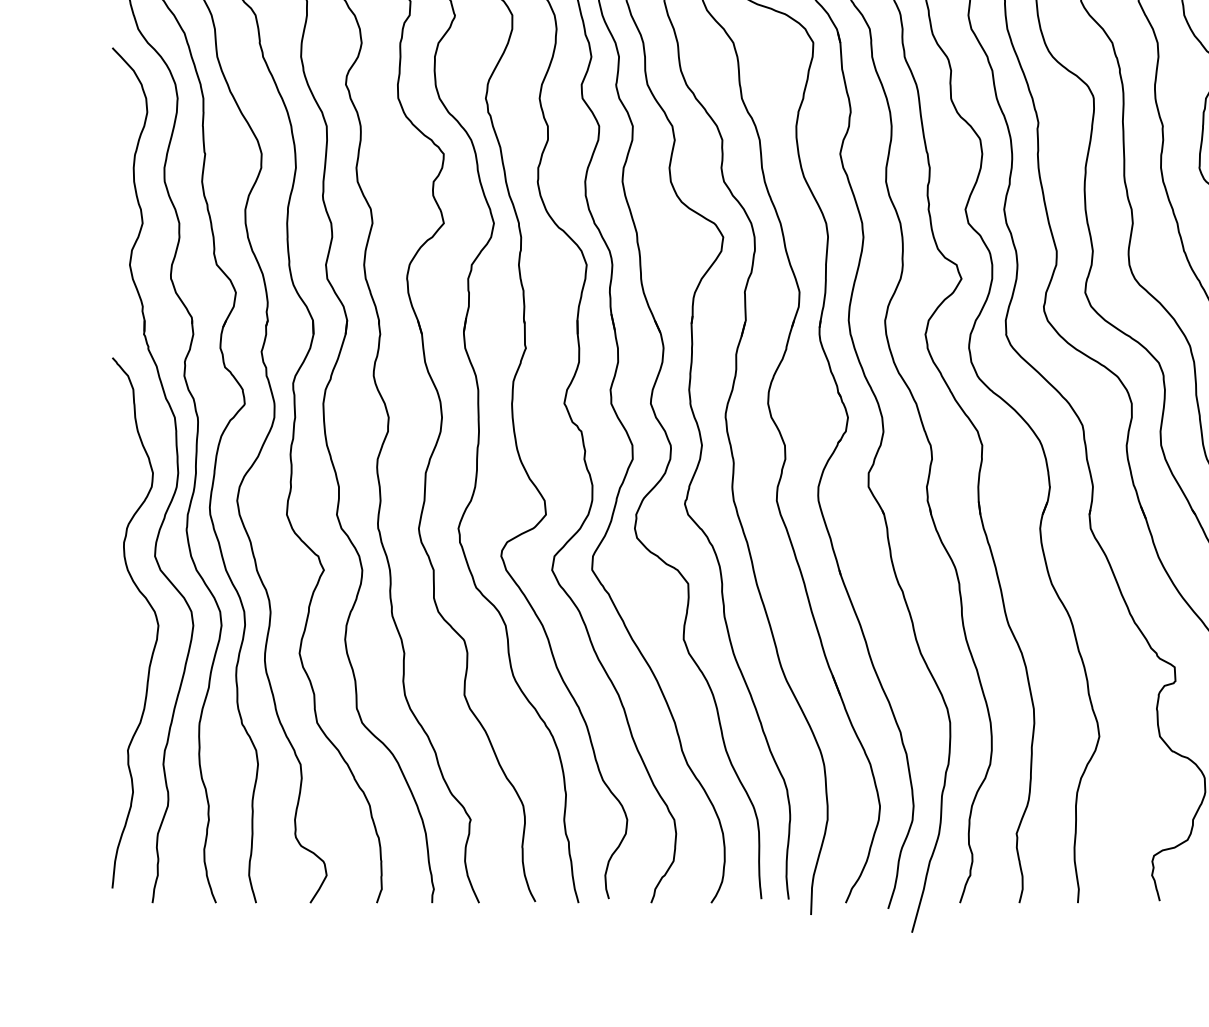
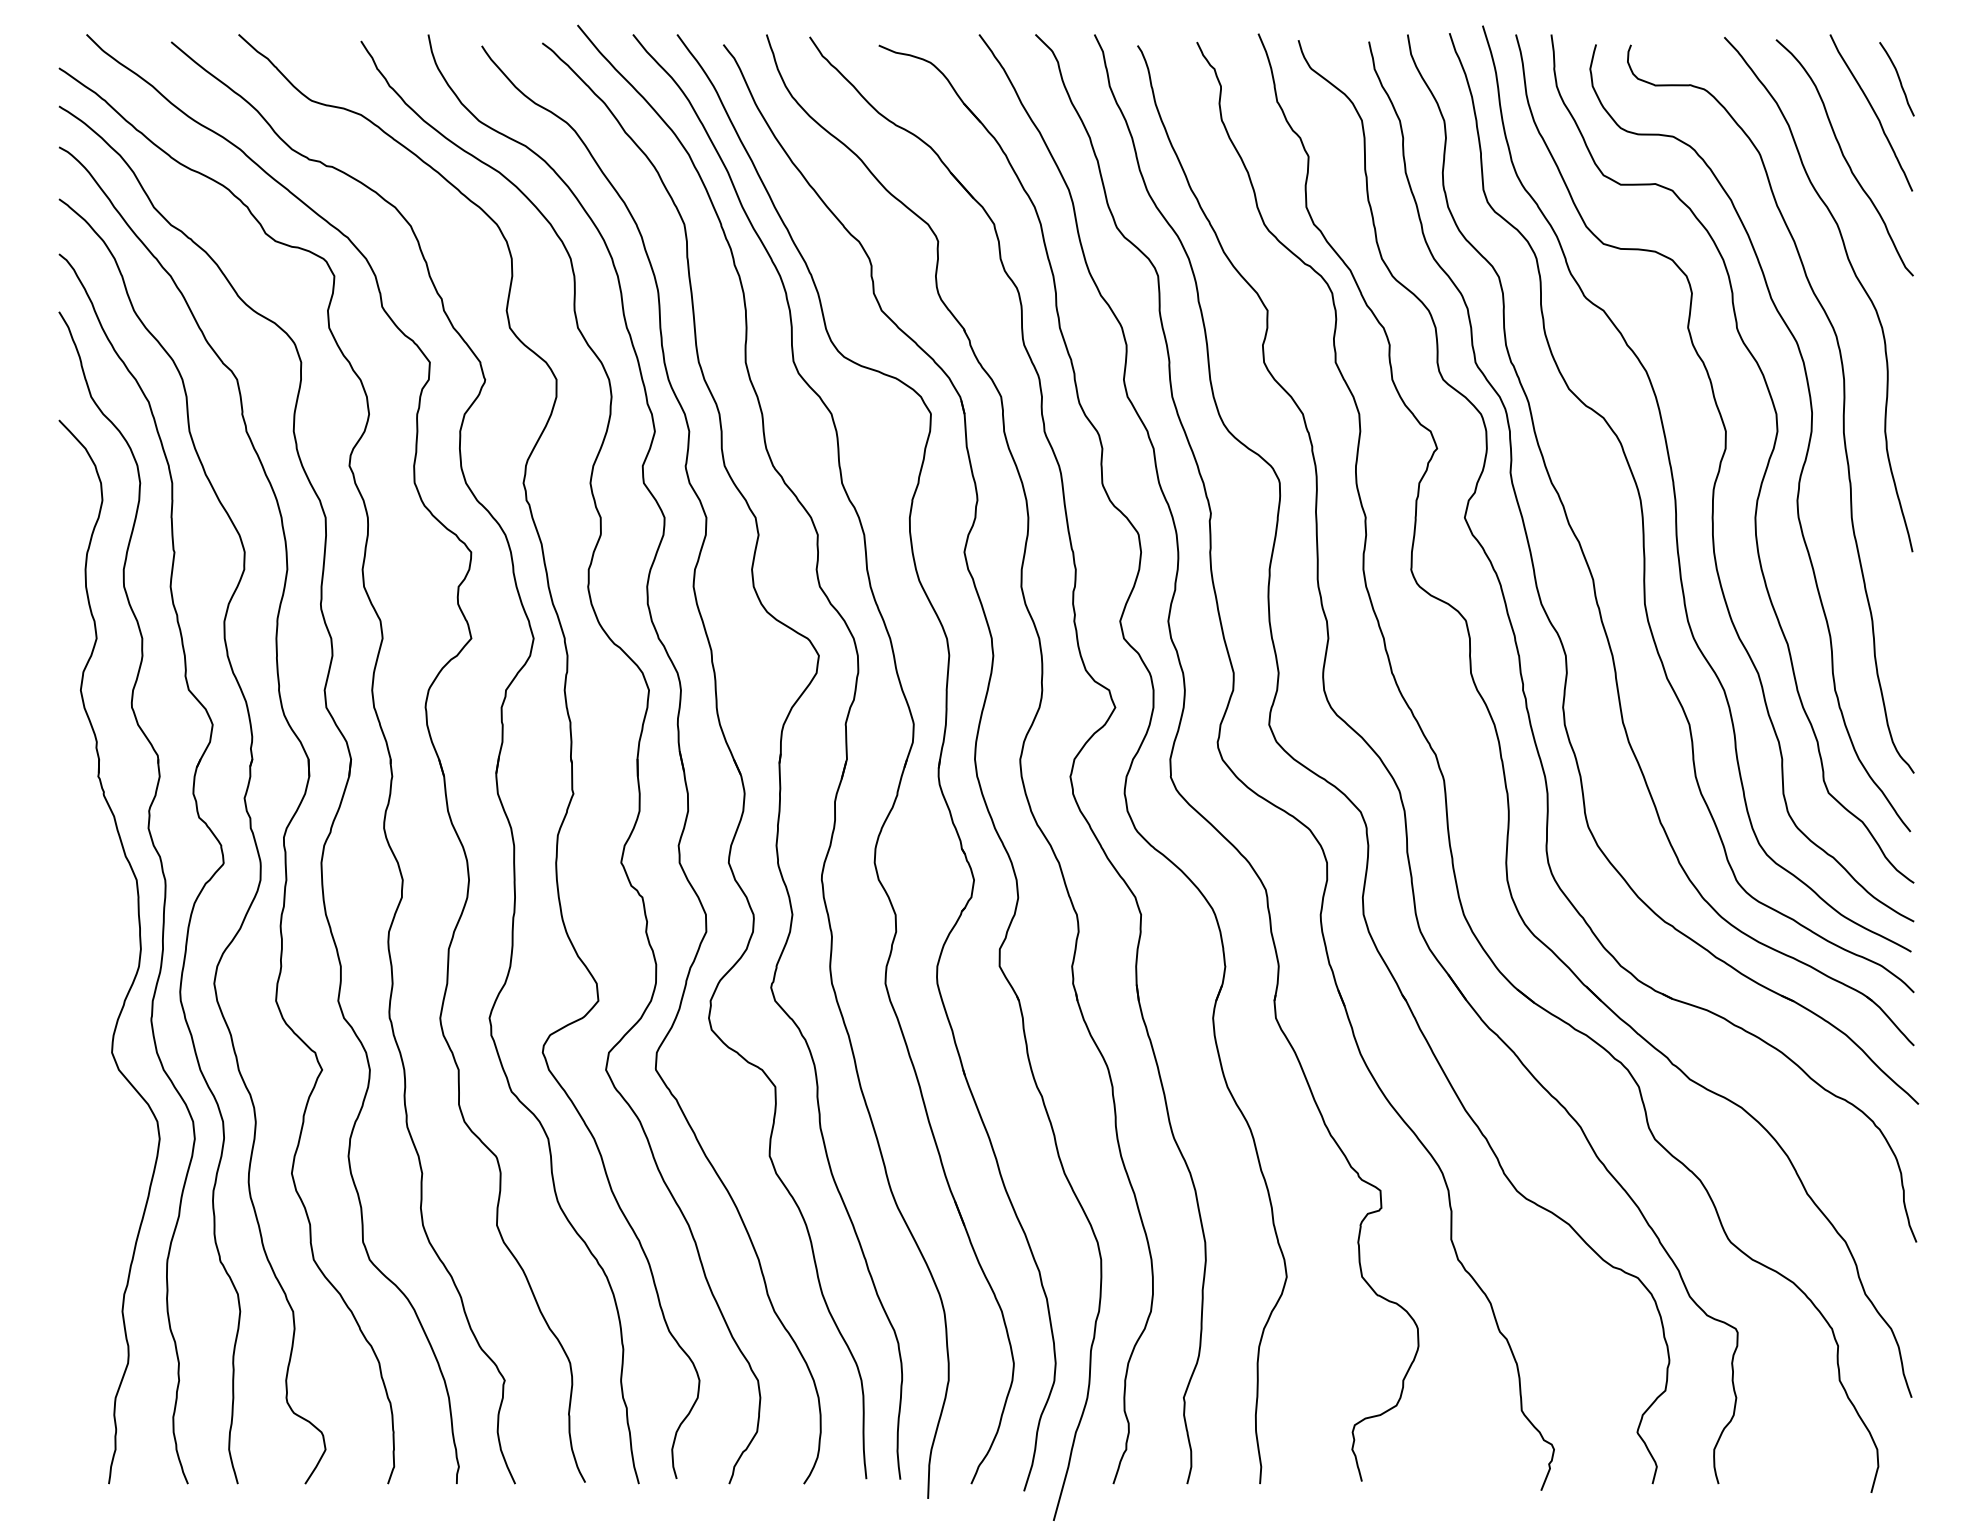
curve: (155, 617) -> (112, 1128), removed

